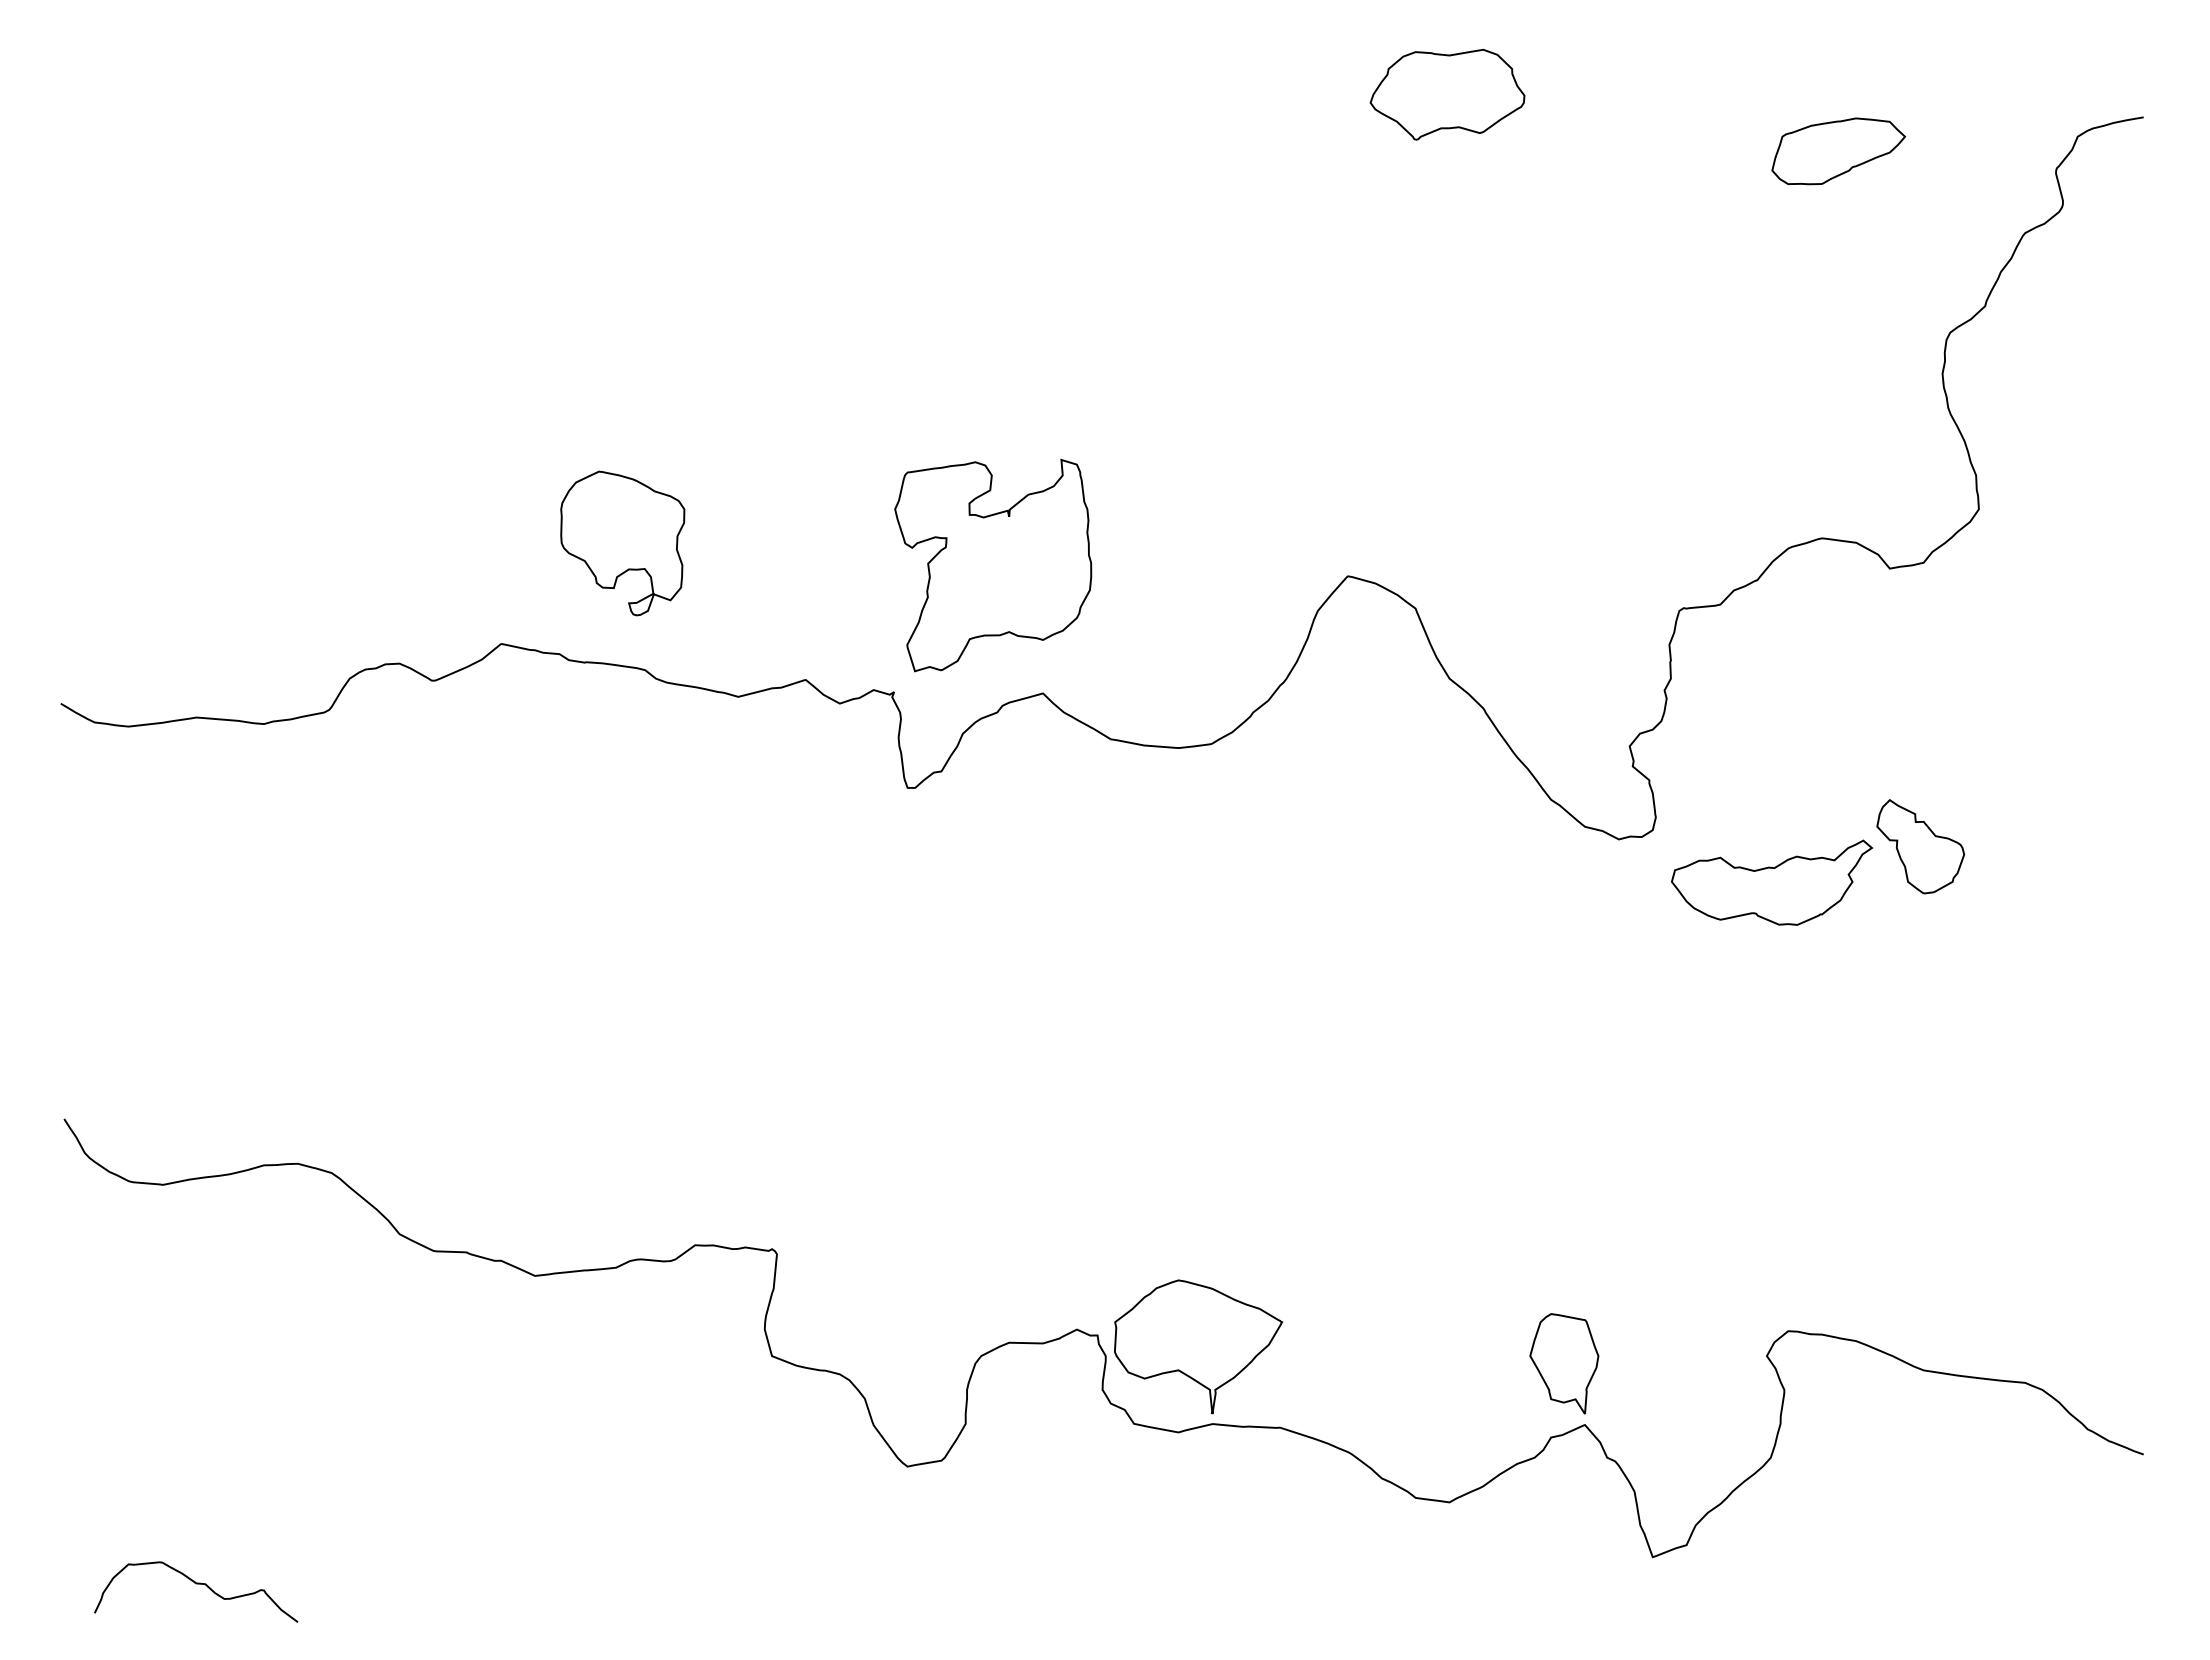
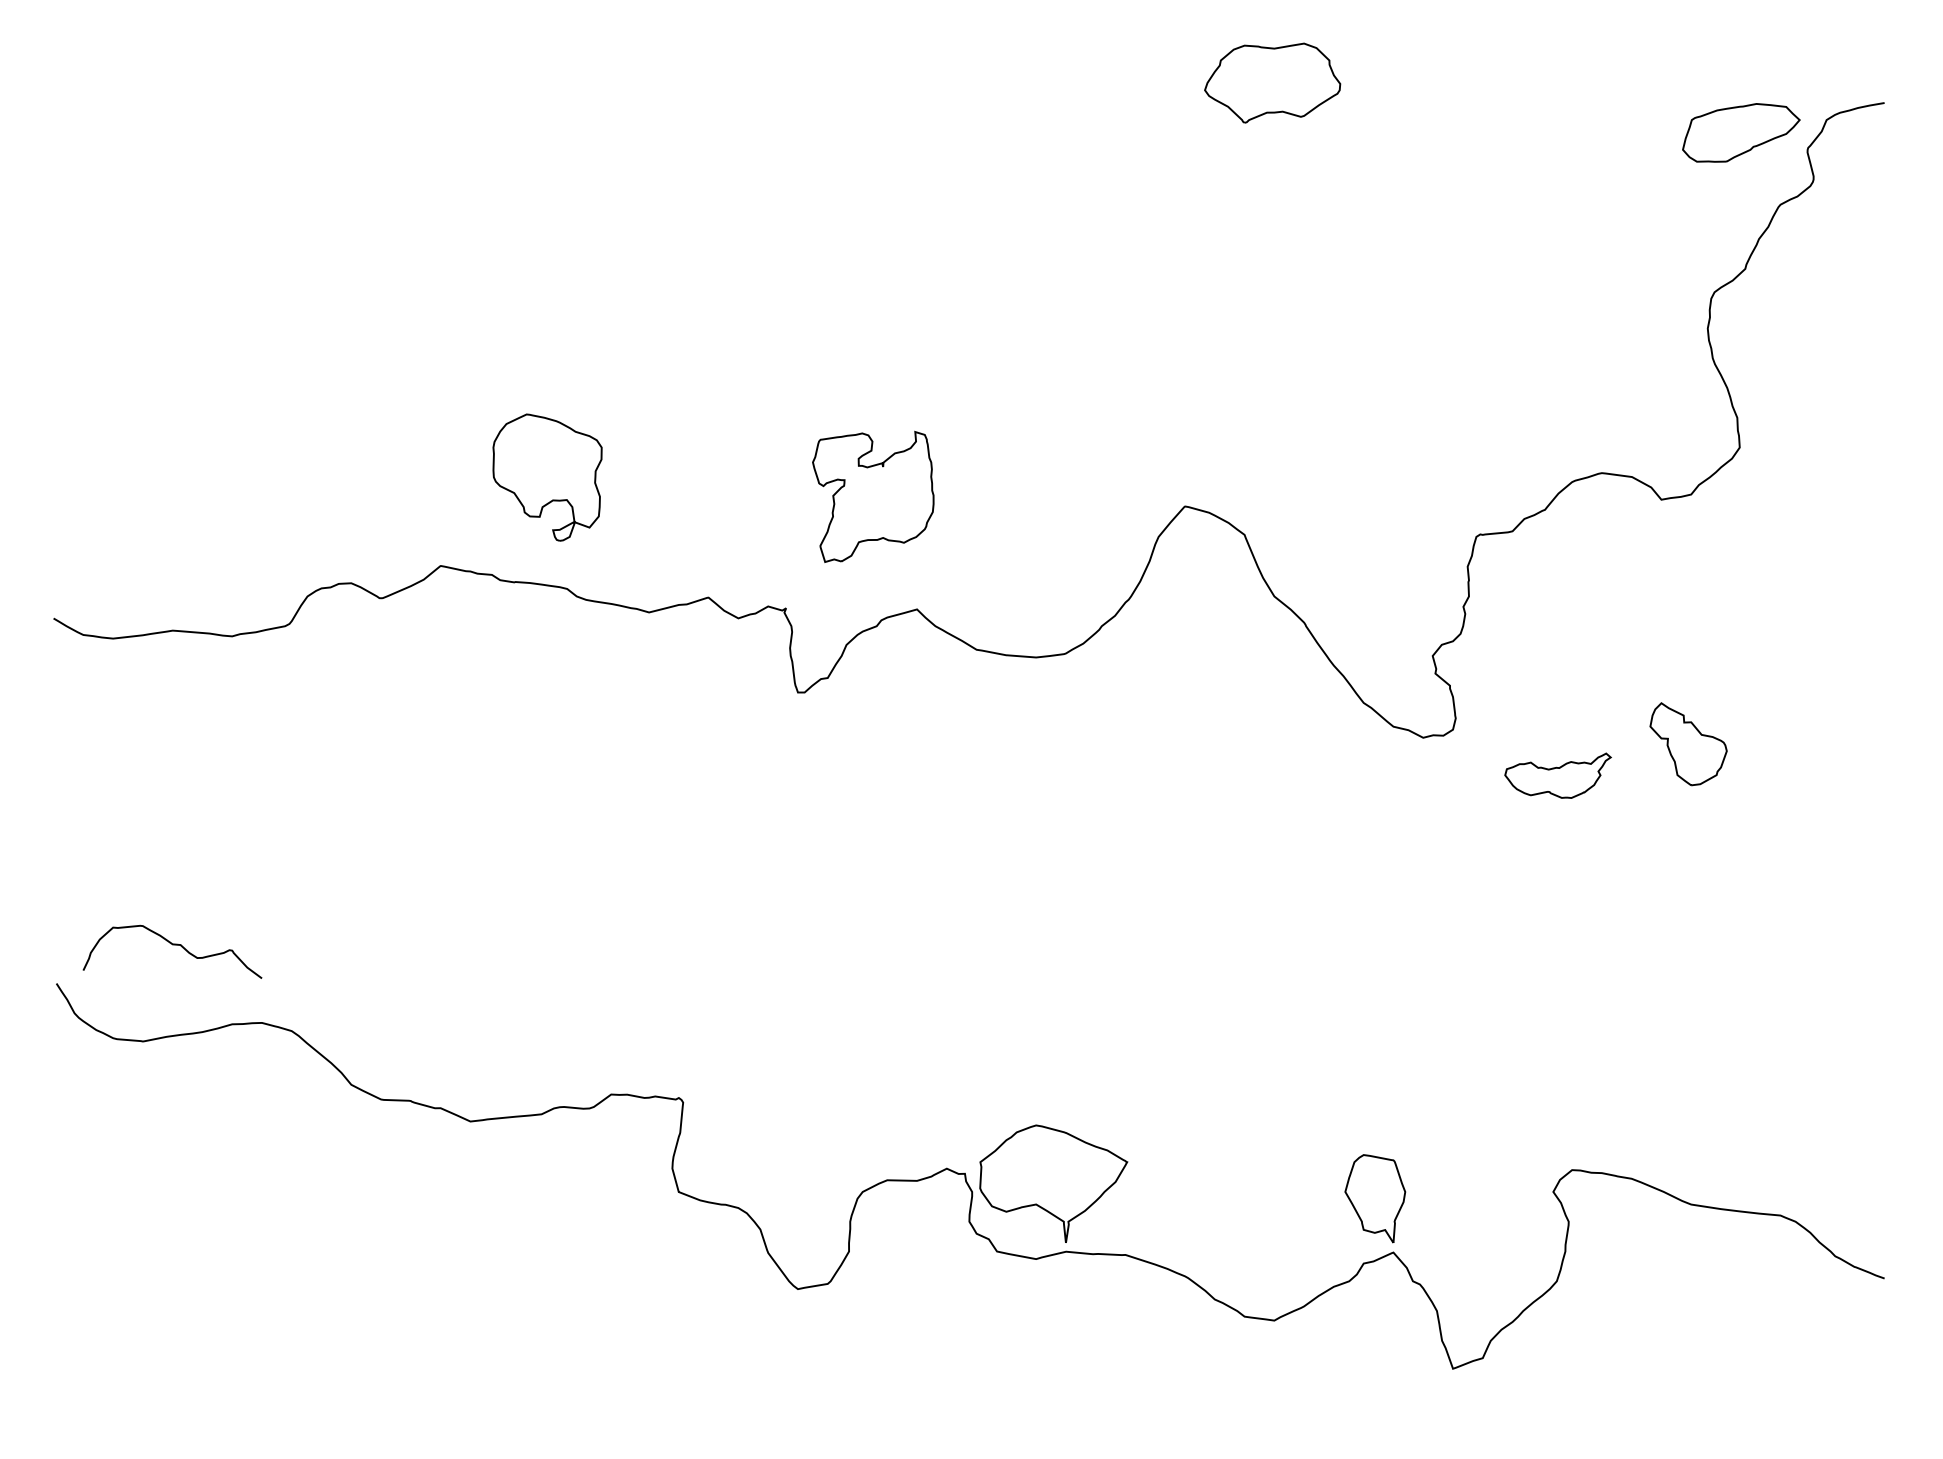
part: (1838, 151) -> (1741, 133), moved
part: (993, 565) -> (873, 496), size x0.7
part: (1772, 882) -> (1558, 775), size x0.6
curve: (196, 1584) -> (172, 945), moved

